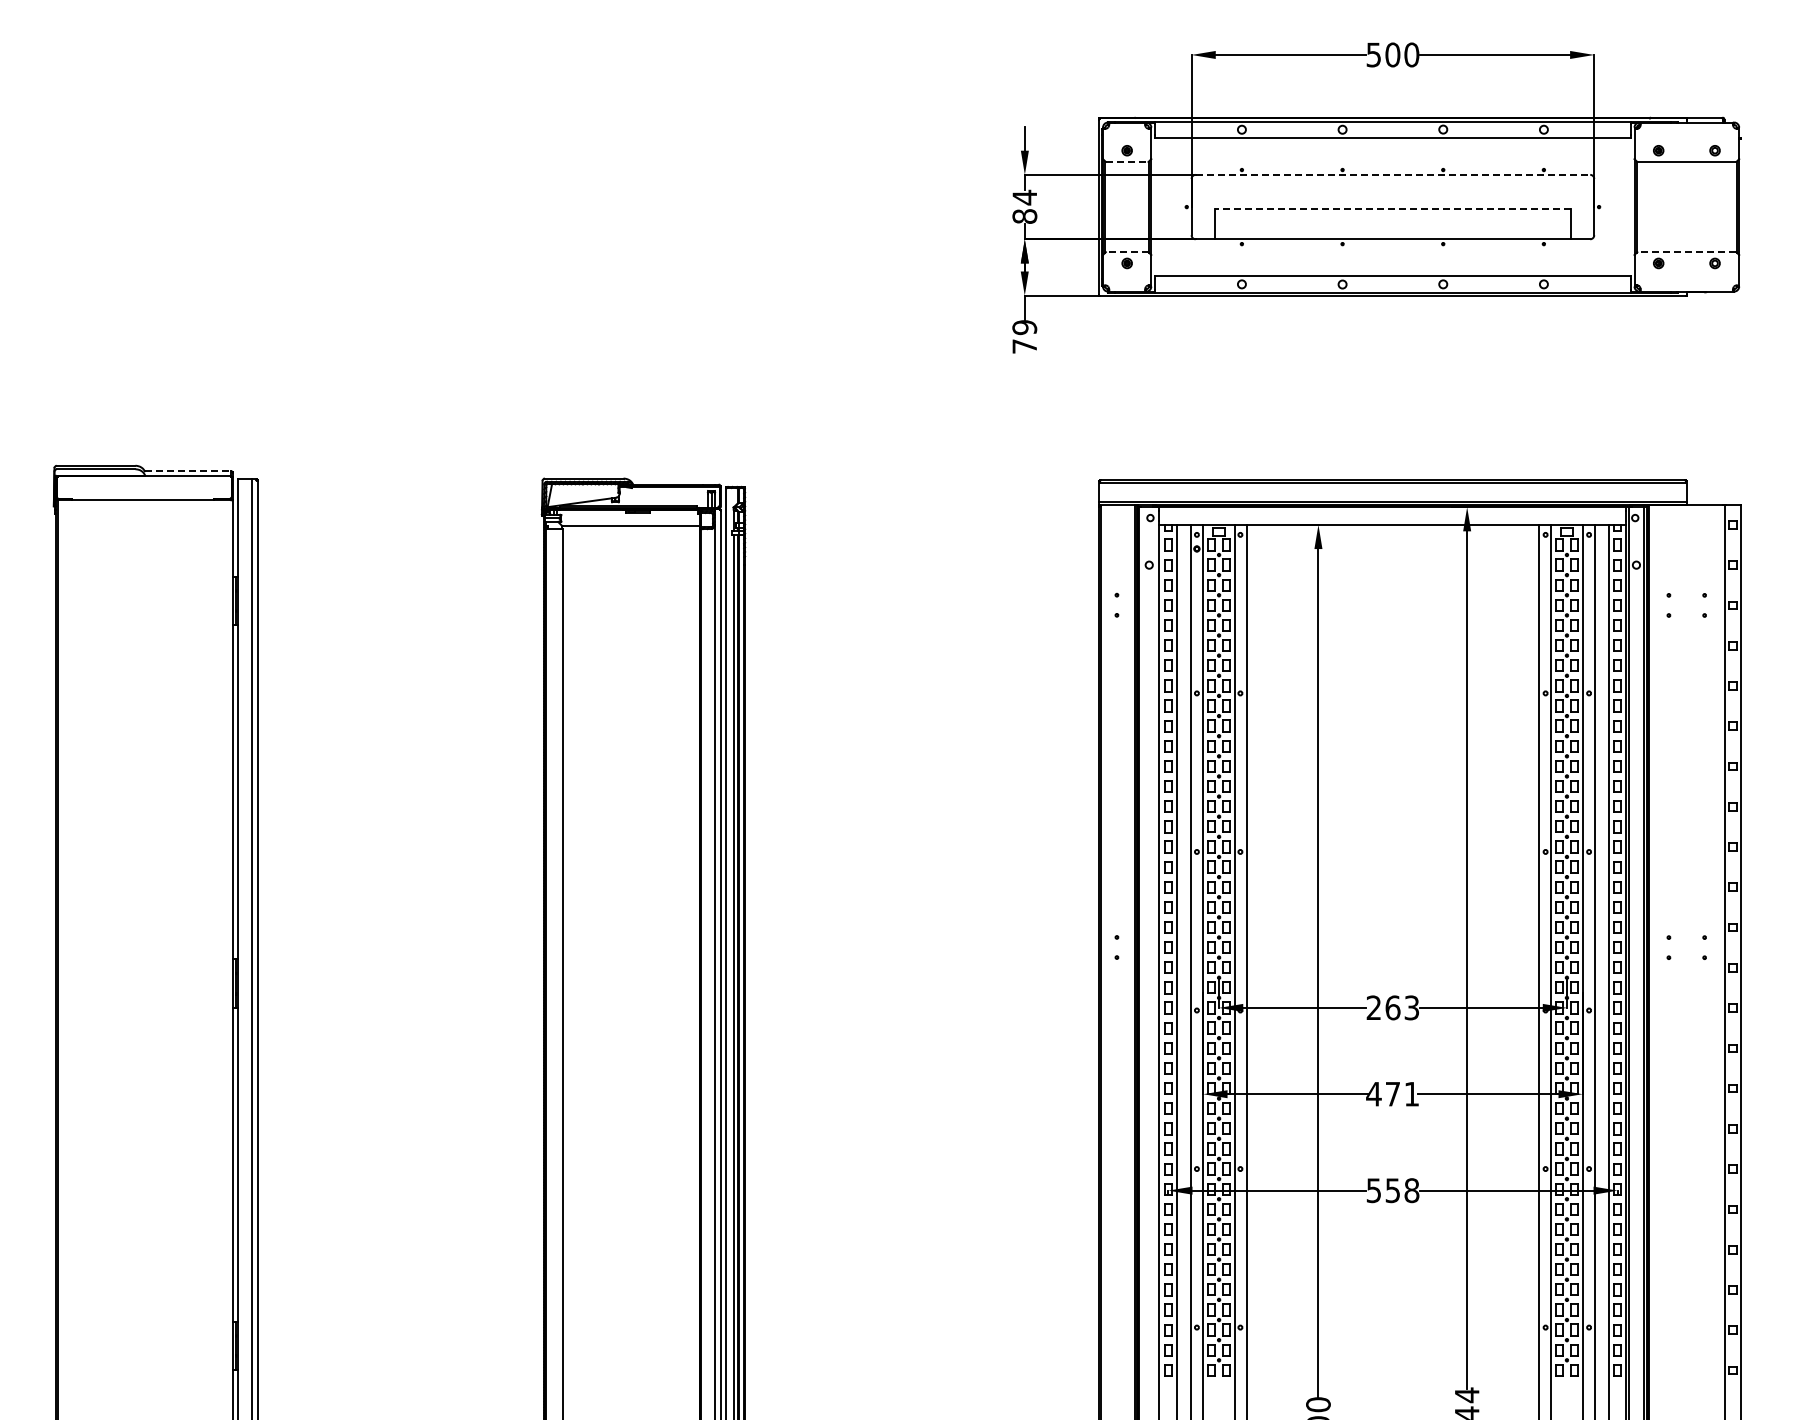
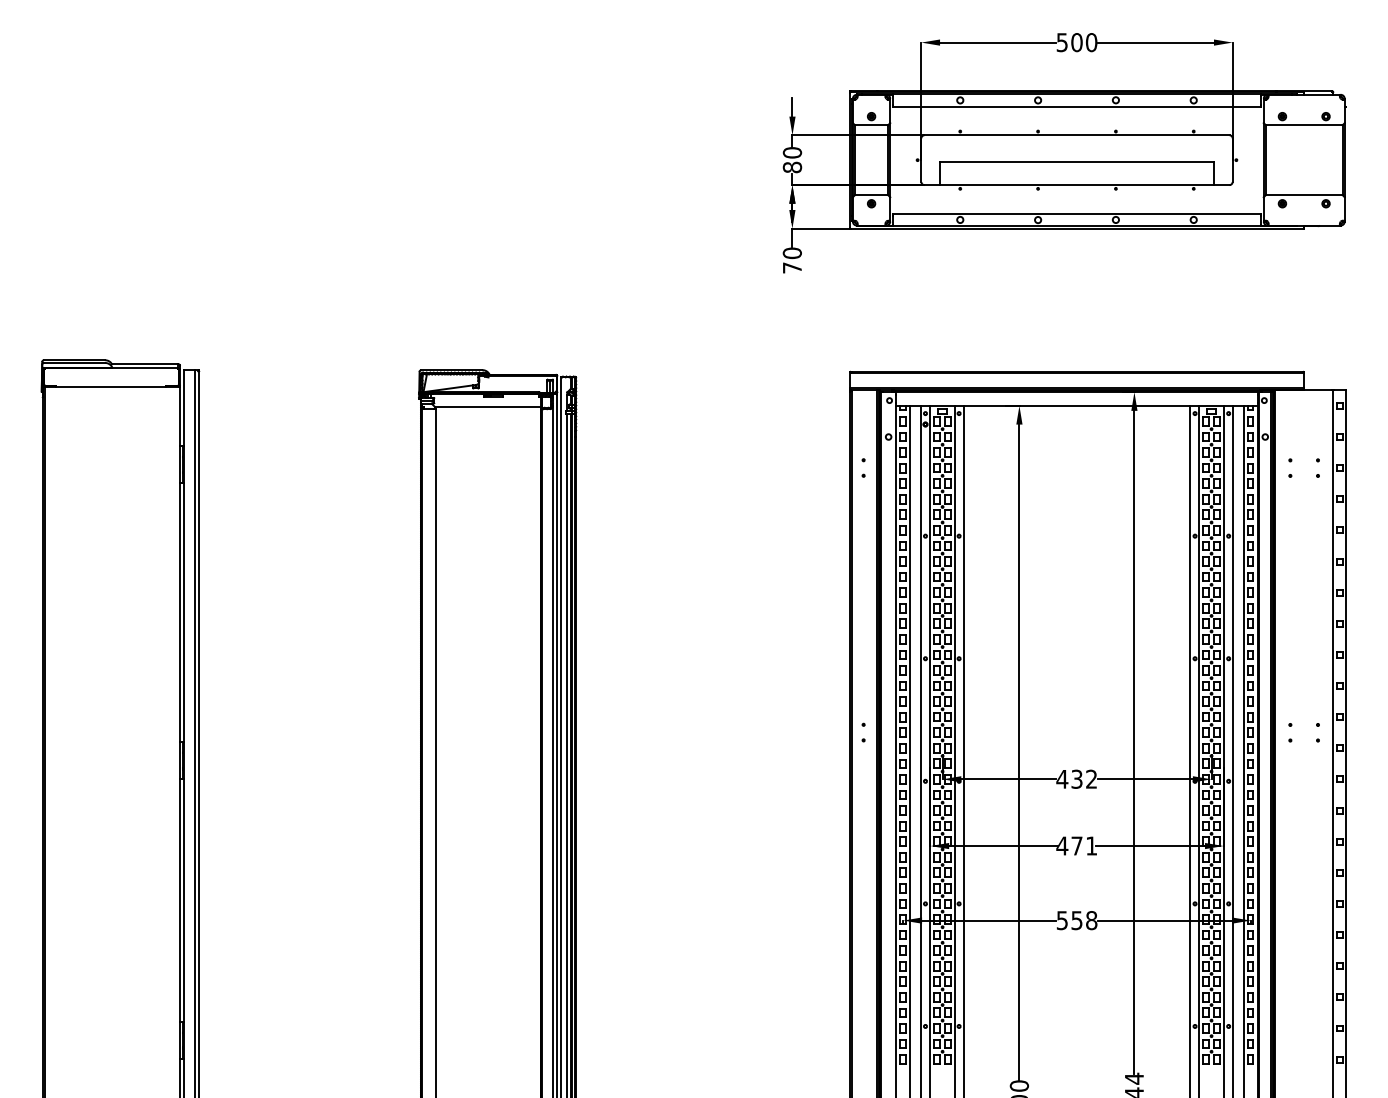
line: (1127, 161) -> (871, 124), dashed -> solid
line: (1393, 174) -> (1077, 135), dashed -> solid
text: (1024, 197) -> (792, 152), 84 -> 80
line: (1392, 209) -> (1076, 162), dashed -> solid
line: (1126, 252) -> (871, 195), dashed -> solid
line: (1686, 252) -> (1303, 195), dashed -> solid
text: (1024, 327) -> (792, 253), 79 -> 70
line: (187, 470) -> (145, 363), dashed -> solid
text: (1392, 1007) -> (1076, 778), 263 -> 432

